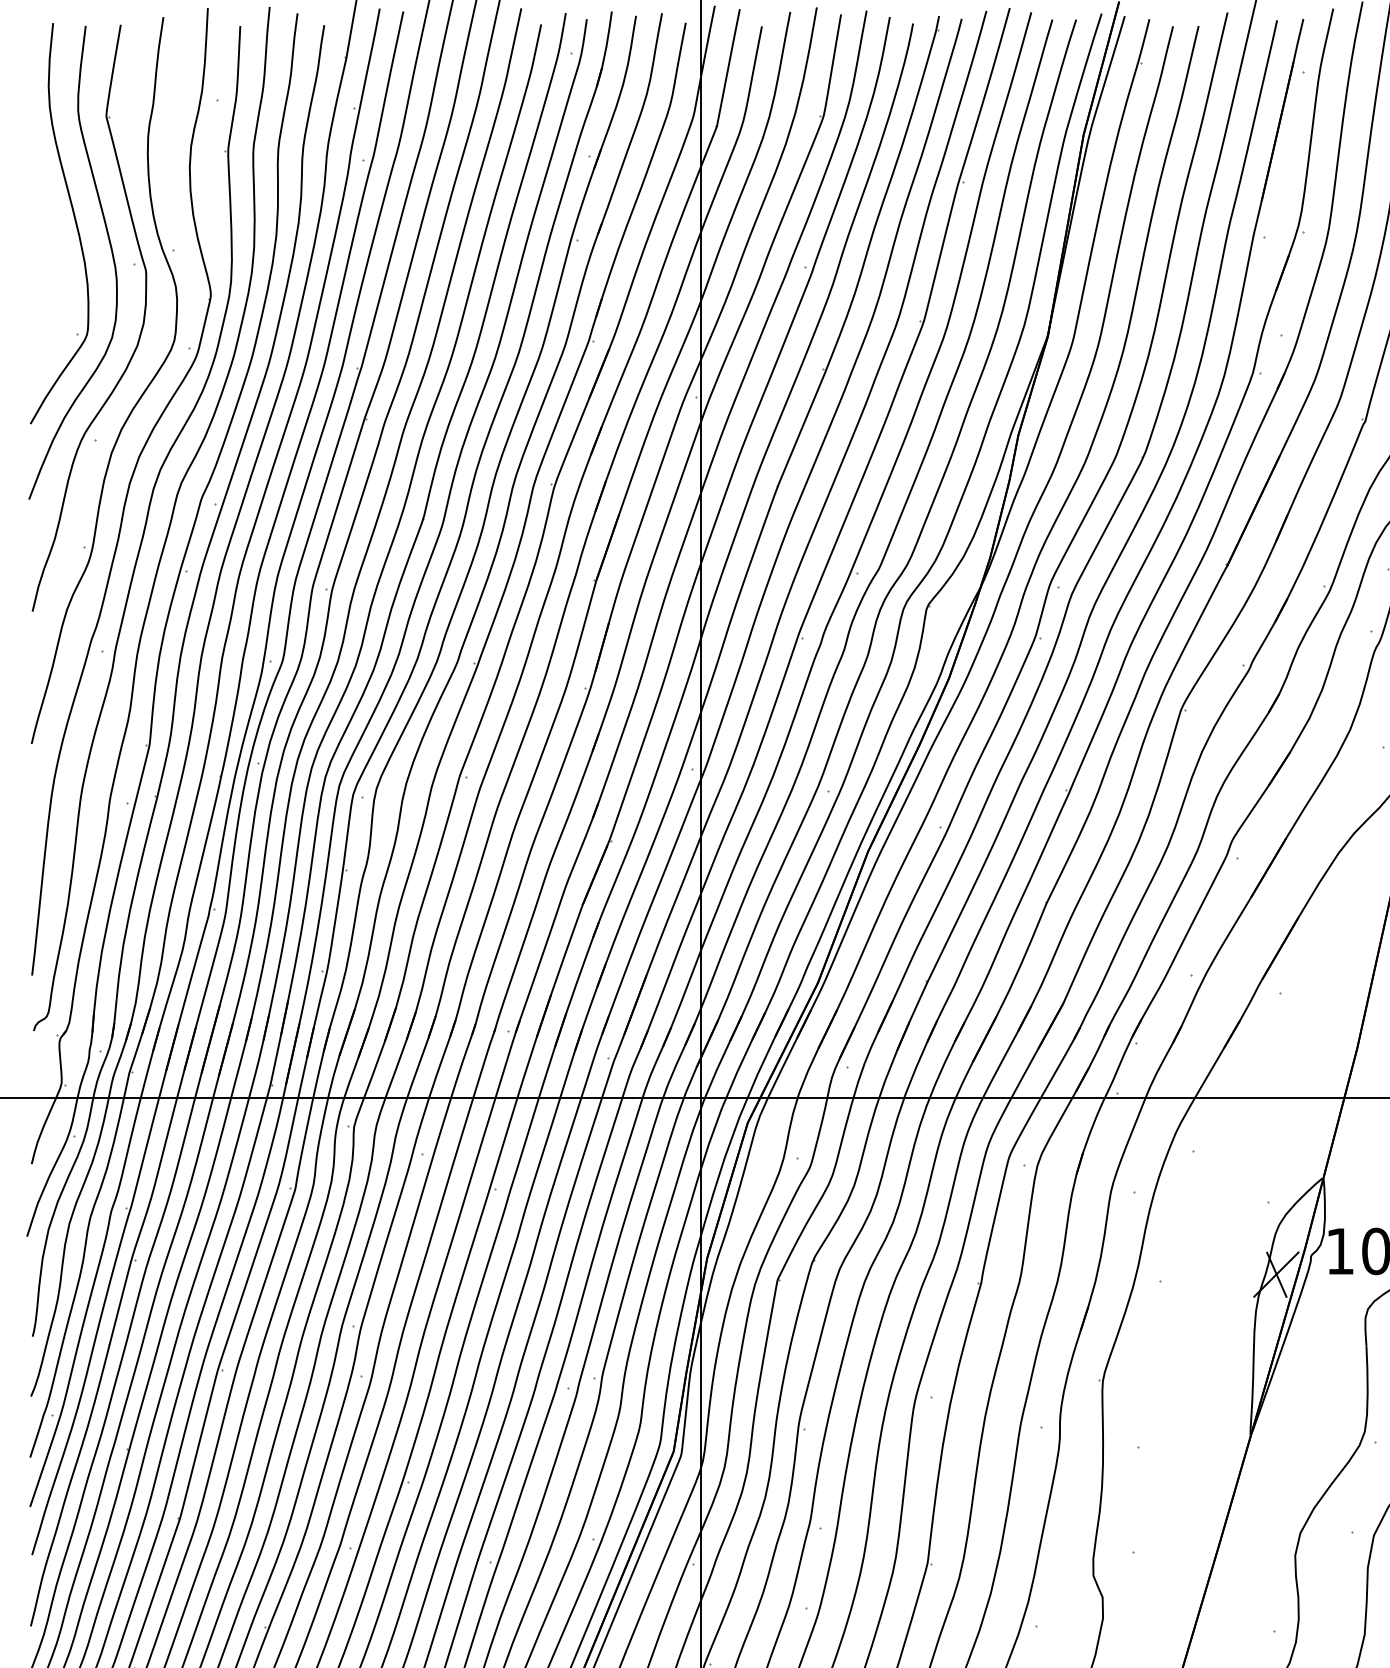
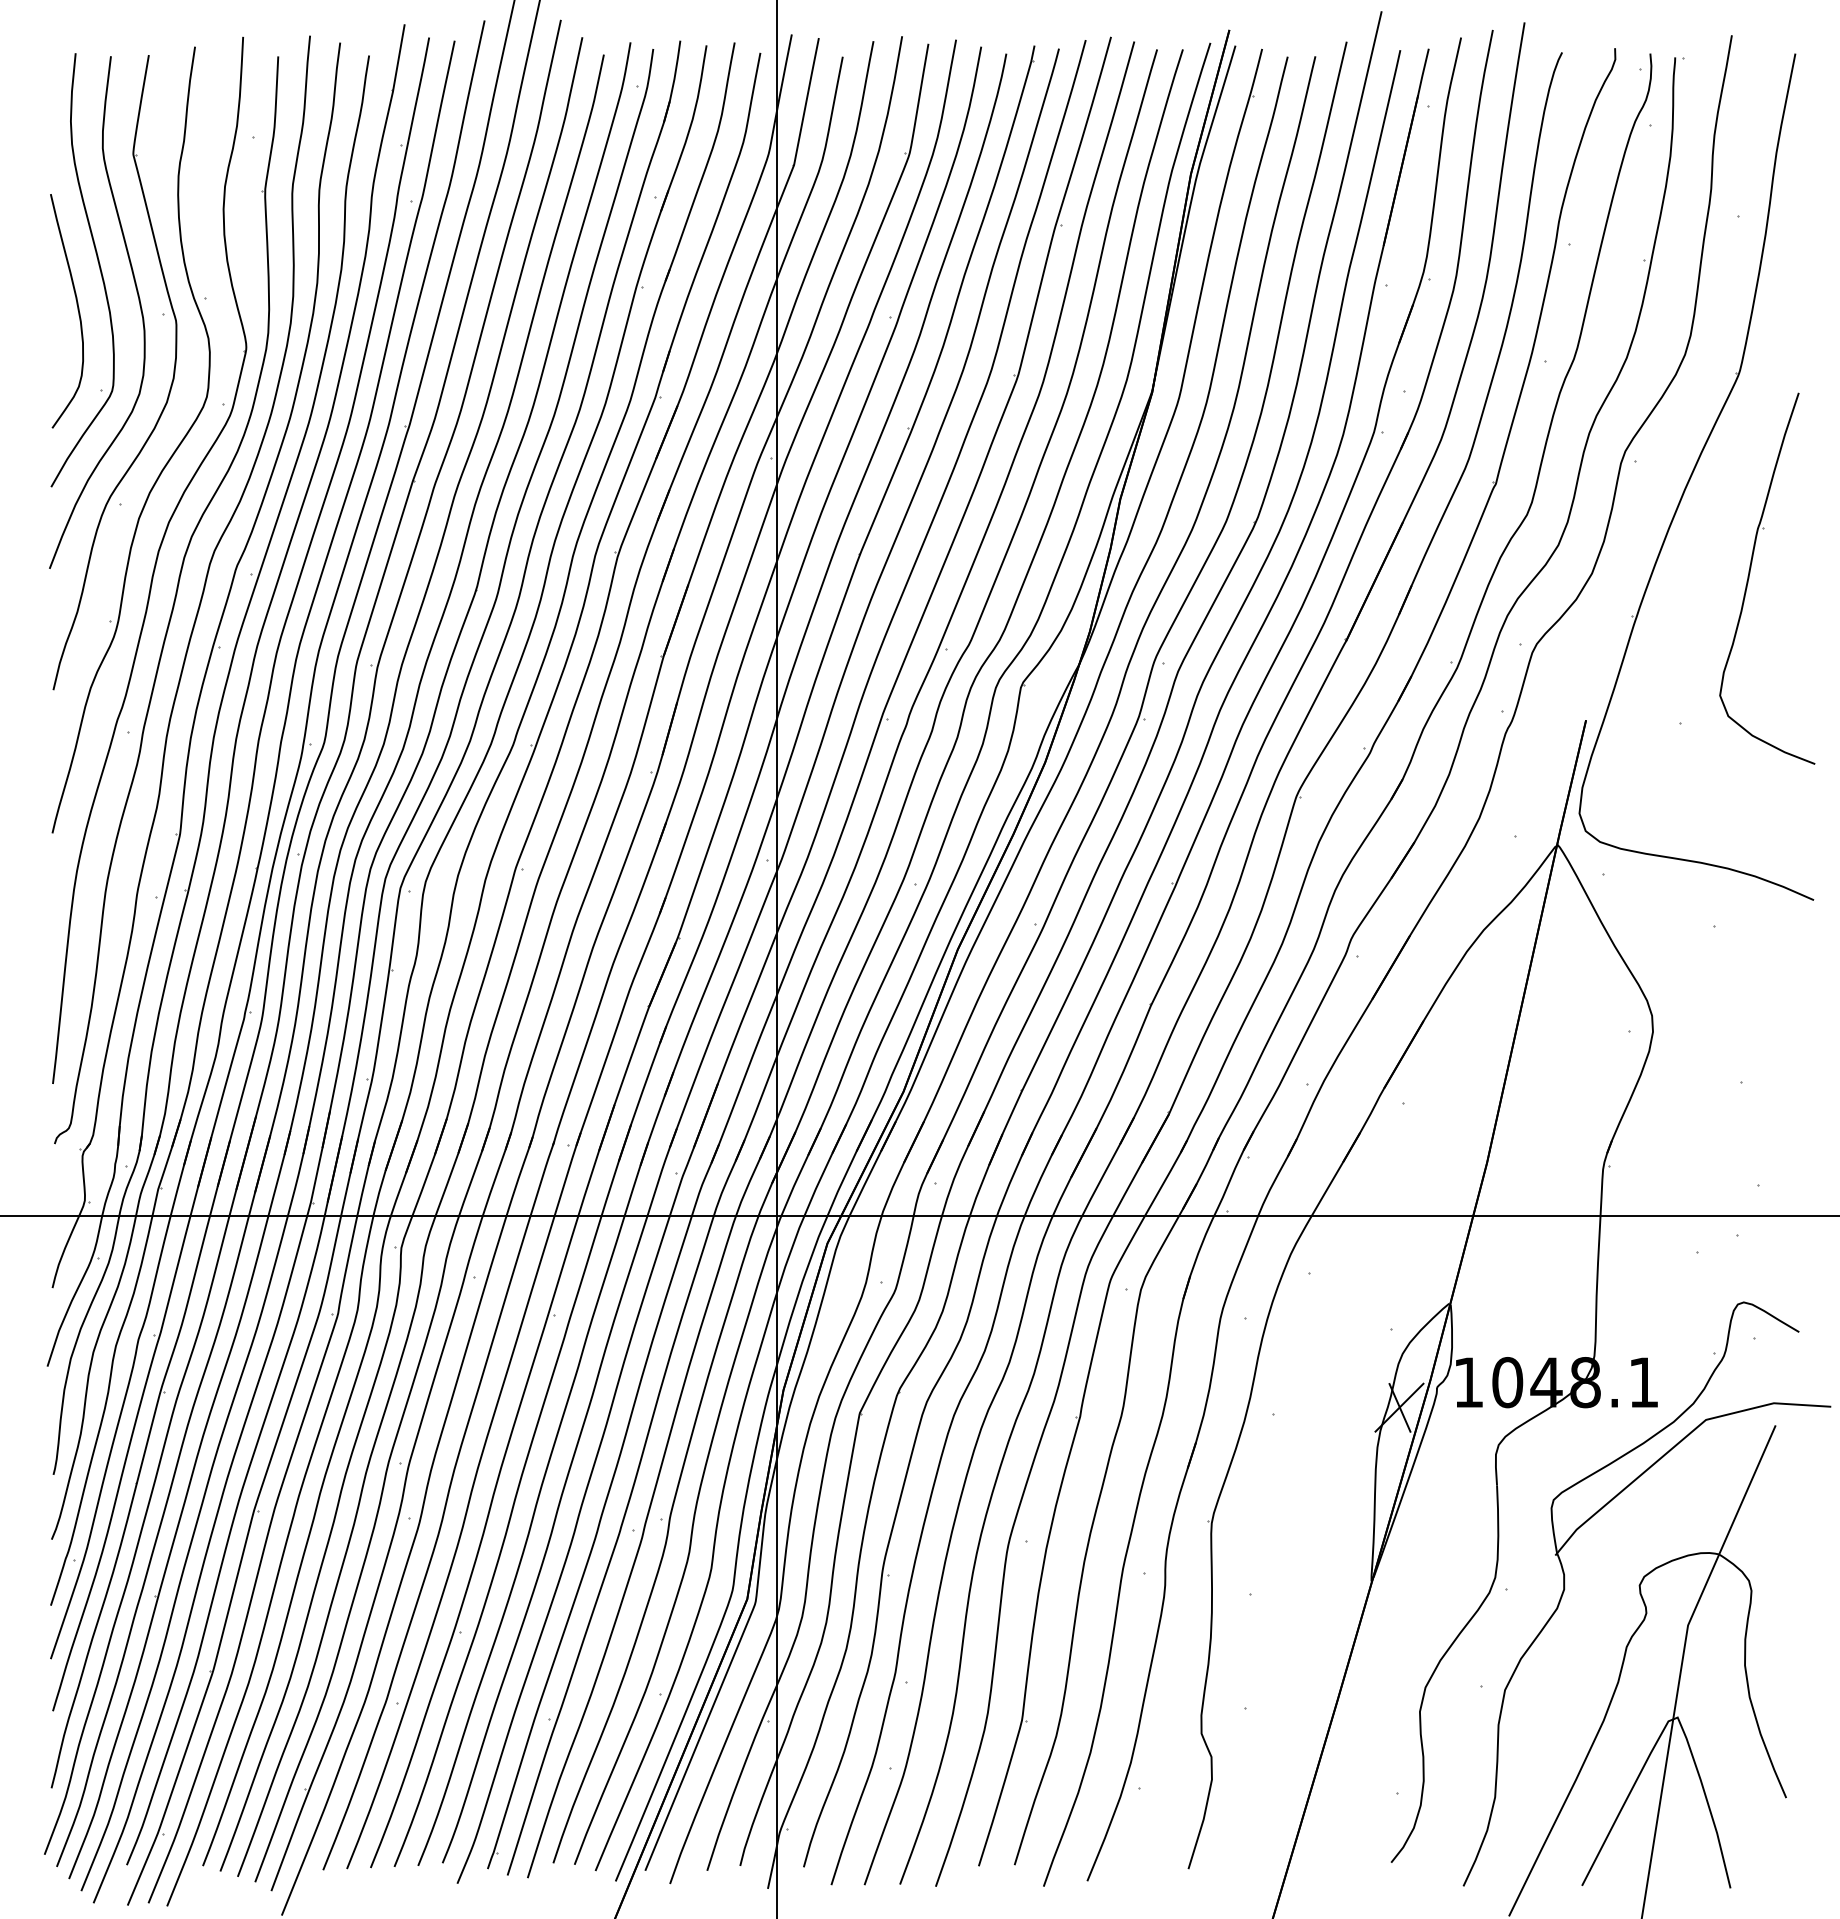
curve: (54, 260) -> (77, 310), added

